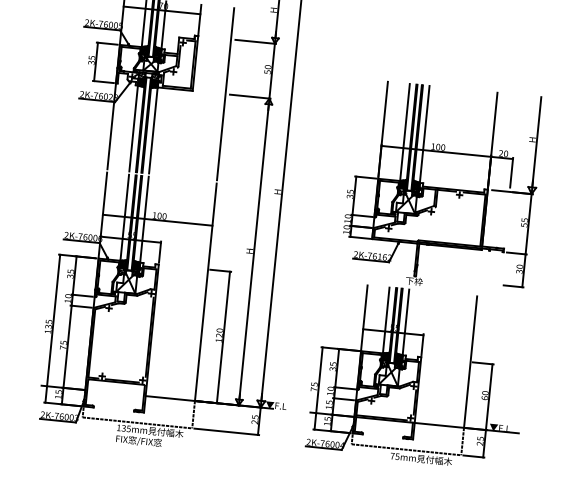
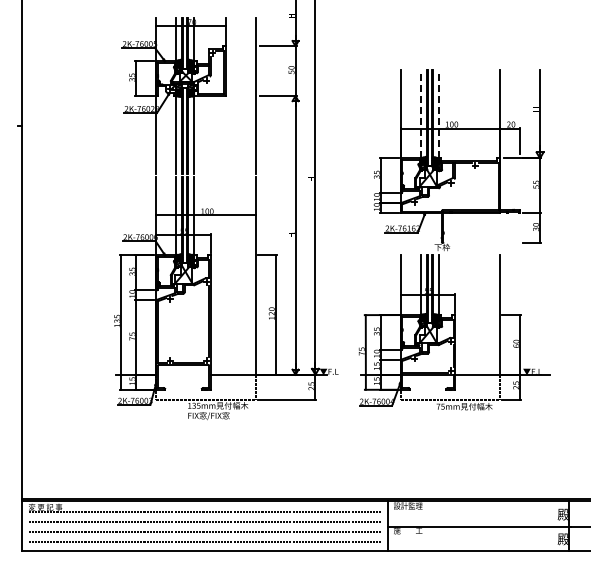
line: (405, 131) -> (420, 113), solid -> dashed
line: (424, 133) -> (438, 113), solid -> dashed

